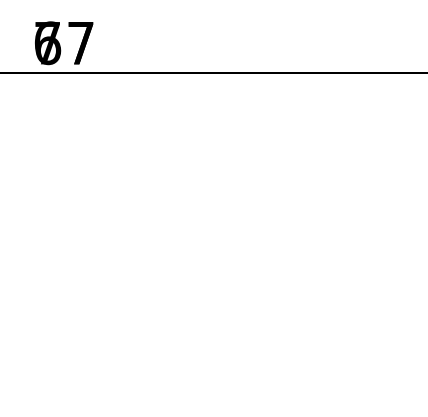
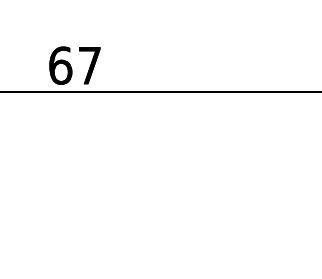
text: (48, 43) -> (61, 65), 77 -> 67

